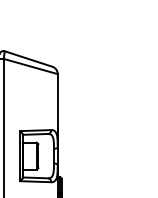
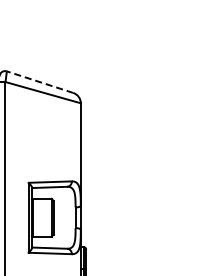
line: (28, 59) -> (39, 82), solid -> dashed

